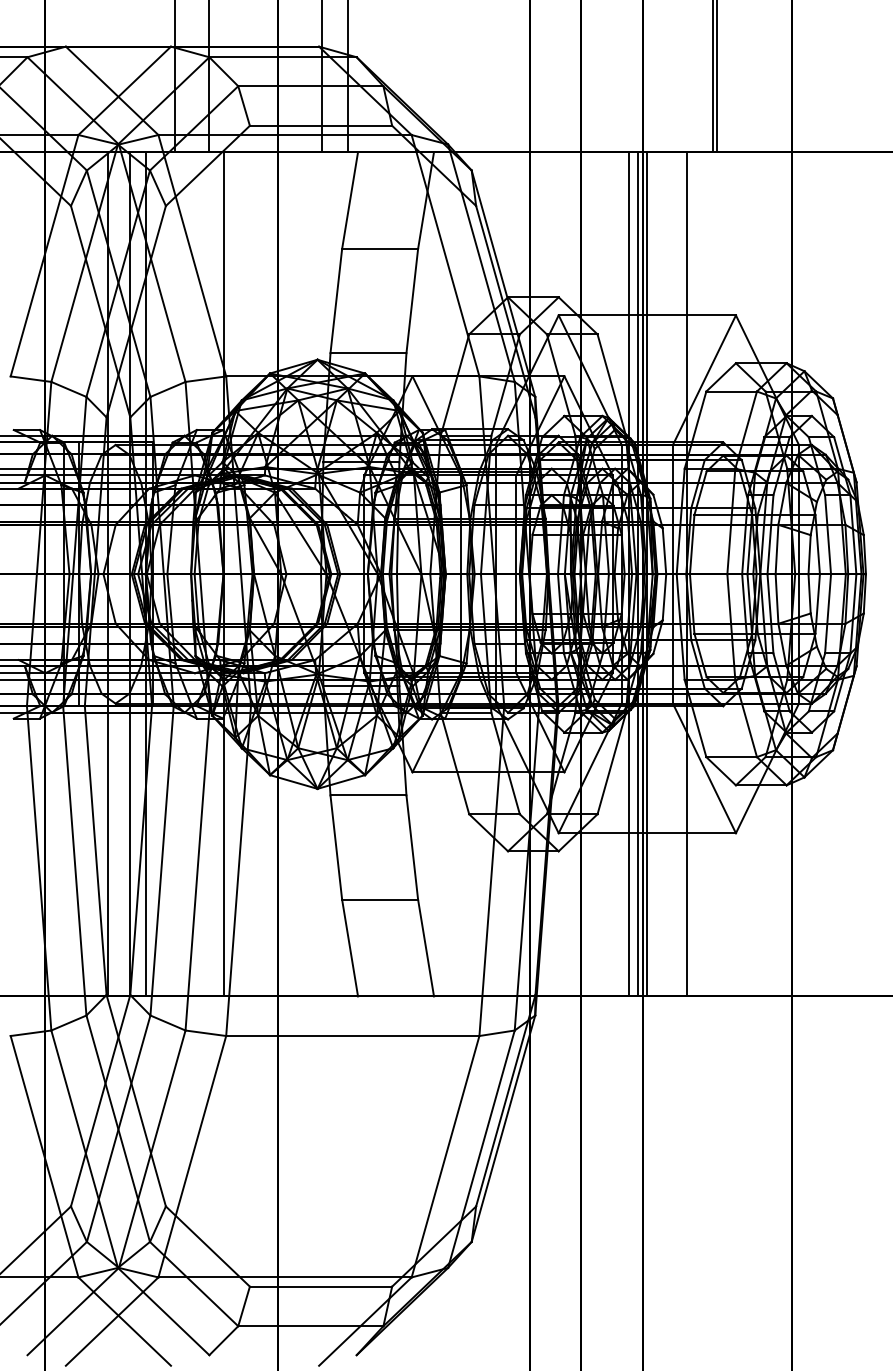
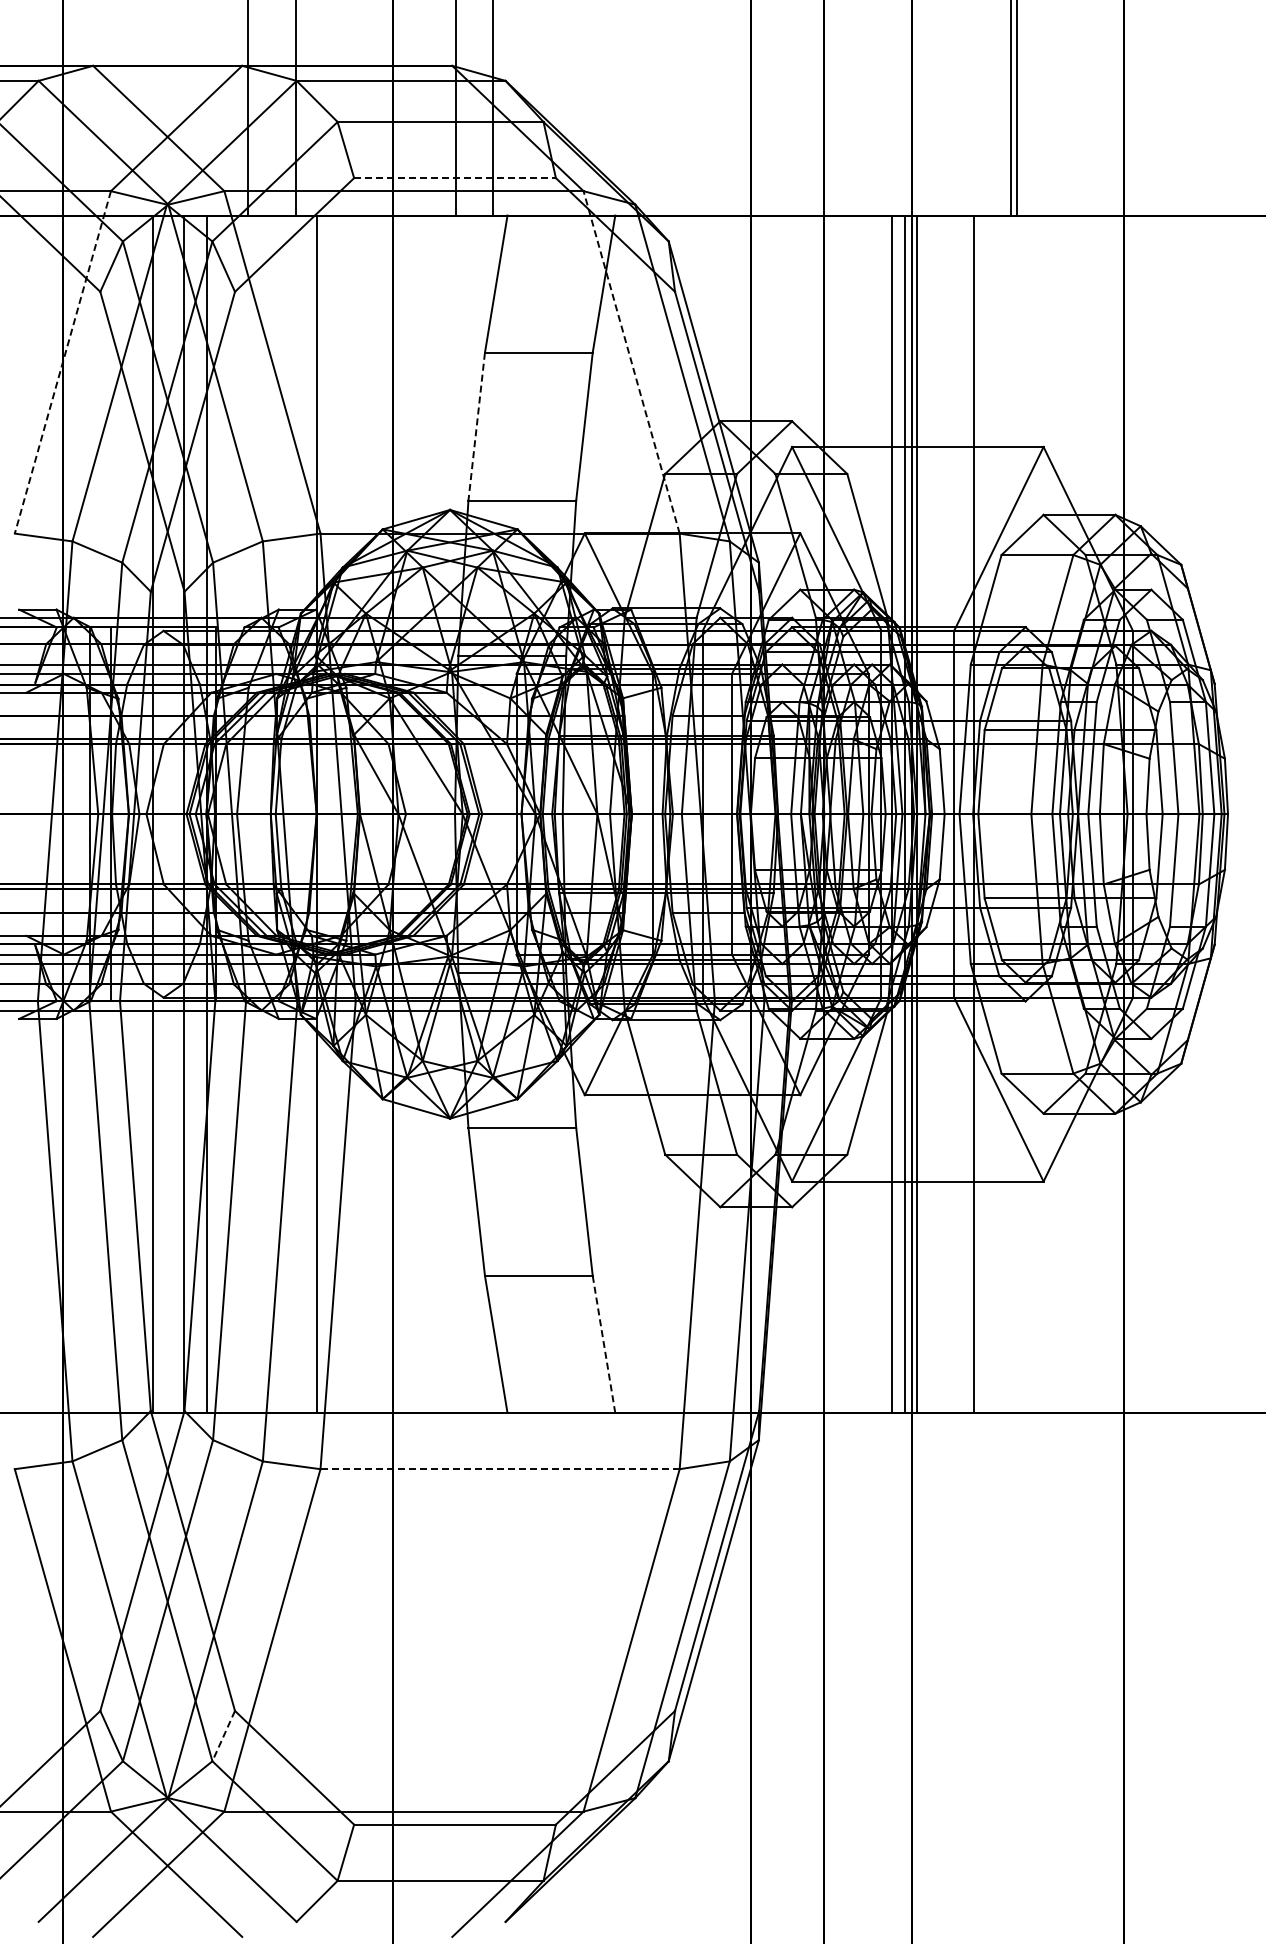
line: (321, 126) -> (455, 178), solid -> dashed
line: (44, 255) -> (62, 362), solid -> dashed
line: (445, 255) -> (631, 362), solid -> dashed
line: (336, 301) -> (476, 427), solid -> dashed
line: (426, 948) -> (604, 1344), solid -> dashed
line: (353, 1036) -> (500, 1469), solid -> dashed
line: (157, 1224) -> (223, 1736), solid -> dashed

